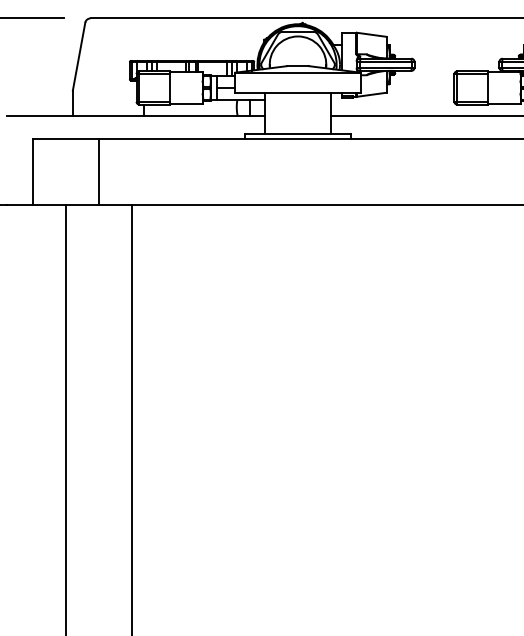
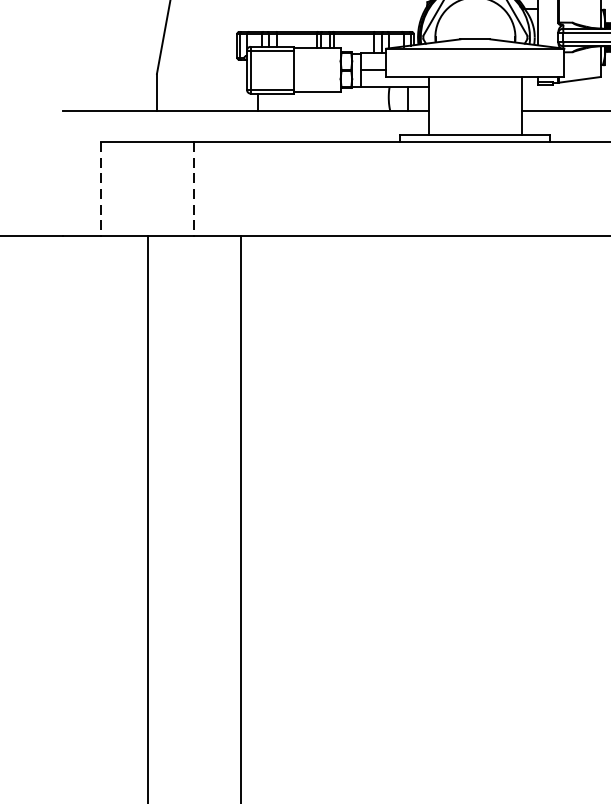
line: (33, 172) -> (101, 189), solid -> dashed
line: (99, 172) -> (194, 189), solid -> dashed

